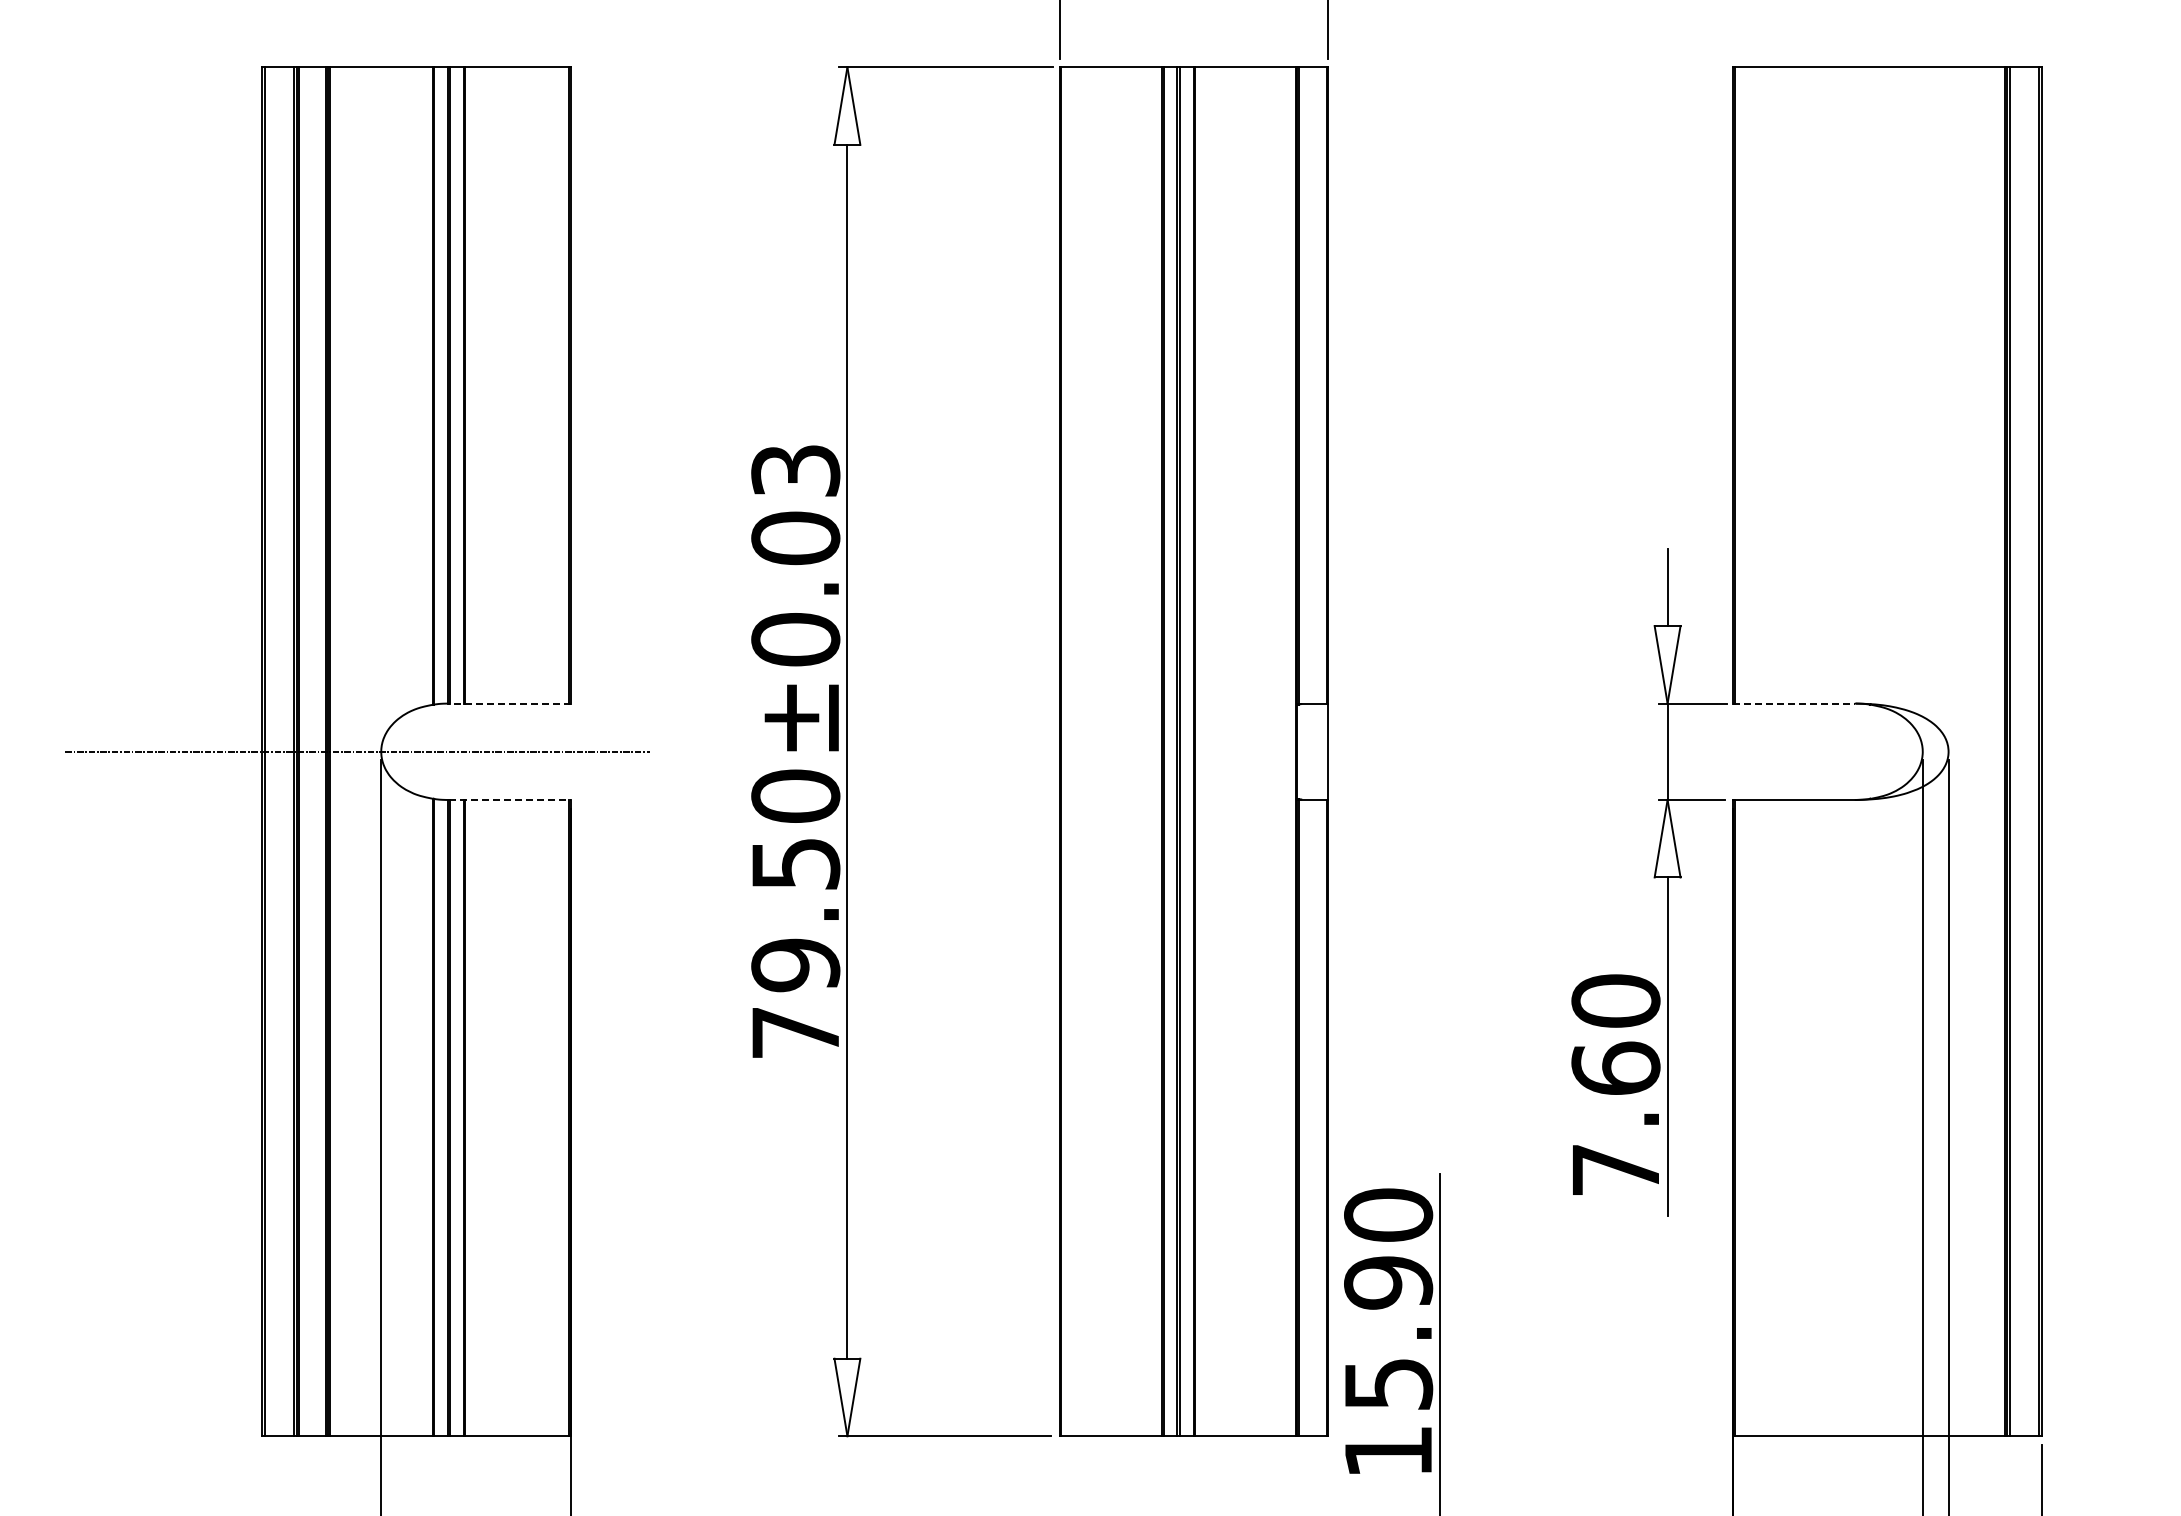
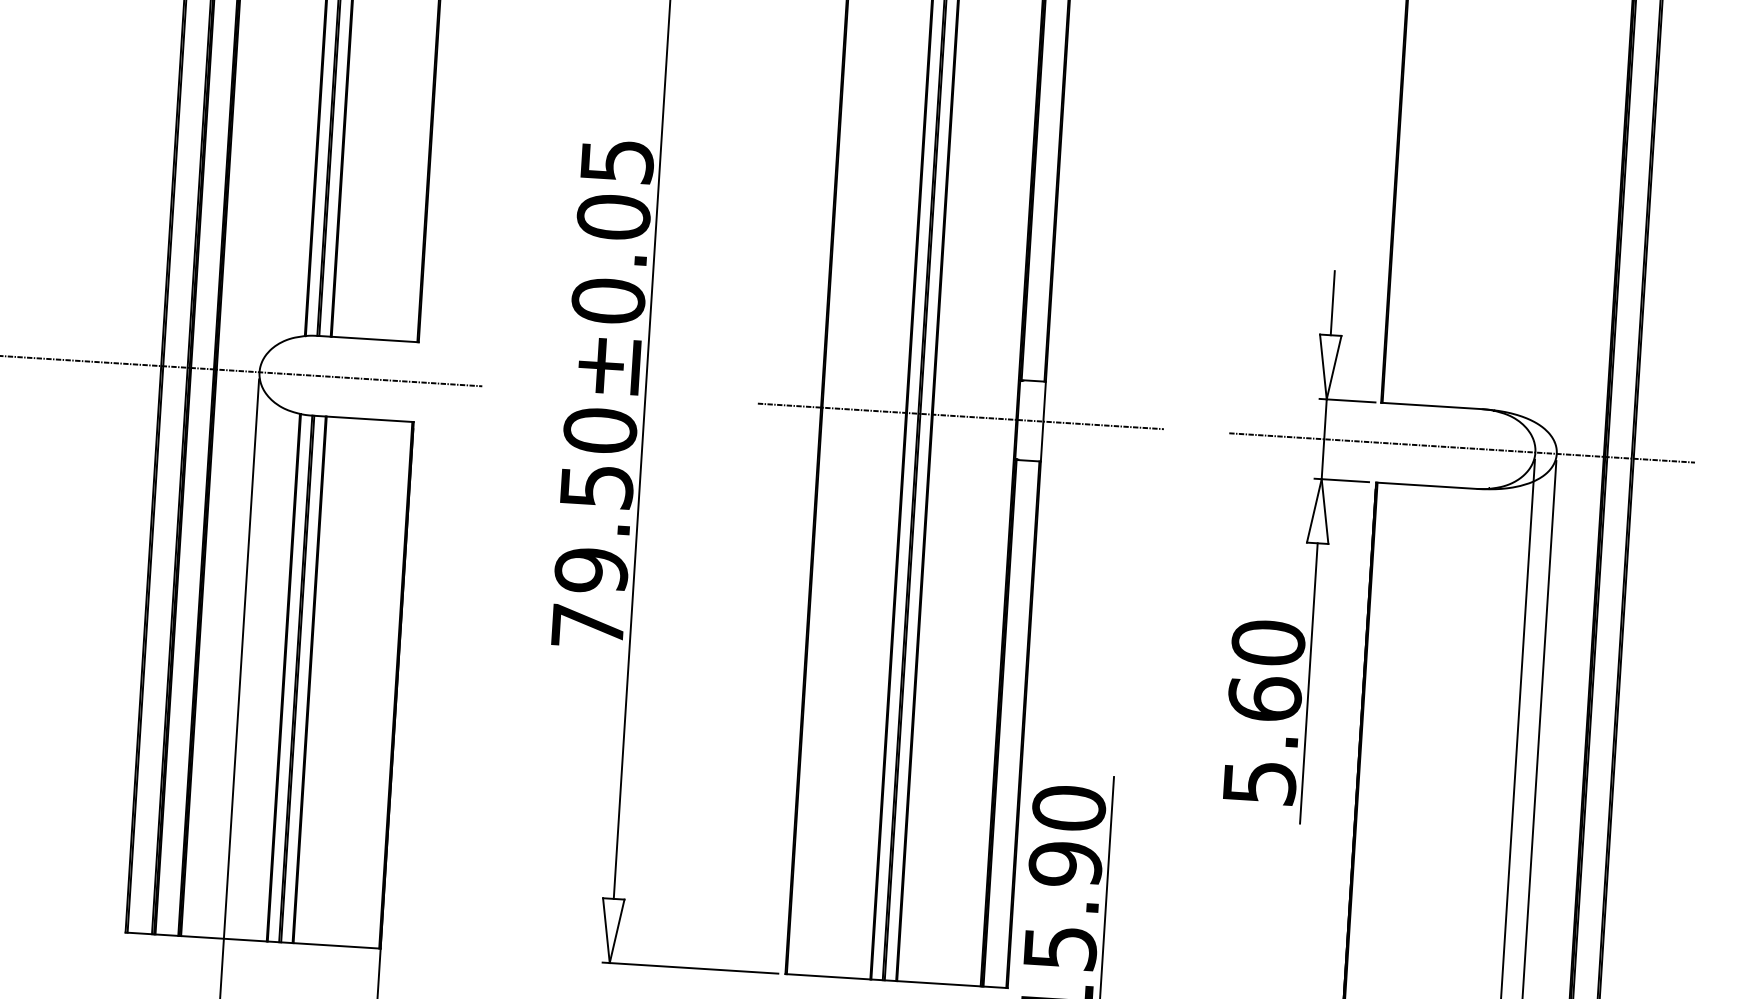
text: (795, 470) -> (617, 161), 79.50±0.03 -> 79.50±0.05
line: (509, 703) -> (368, 339), dashed -> solid
line: (1794, 703) -> (1431, 405), dashed -> solid
line: (1228, 751) -> (960, 416), added
line: (1833, 751) -> (1461, 447), added
line: (509, 799) -> (363, 418), dashed -> solid
text: (1616, 1170) -> (1260, 783), 7.60 -> 5.60

